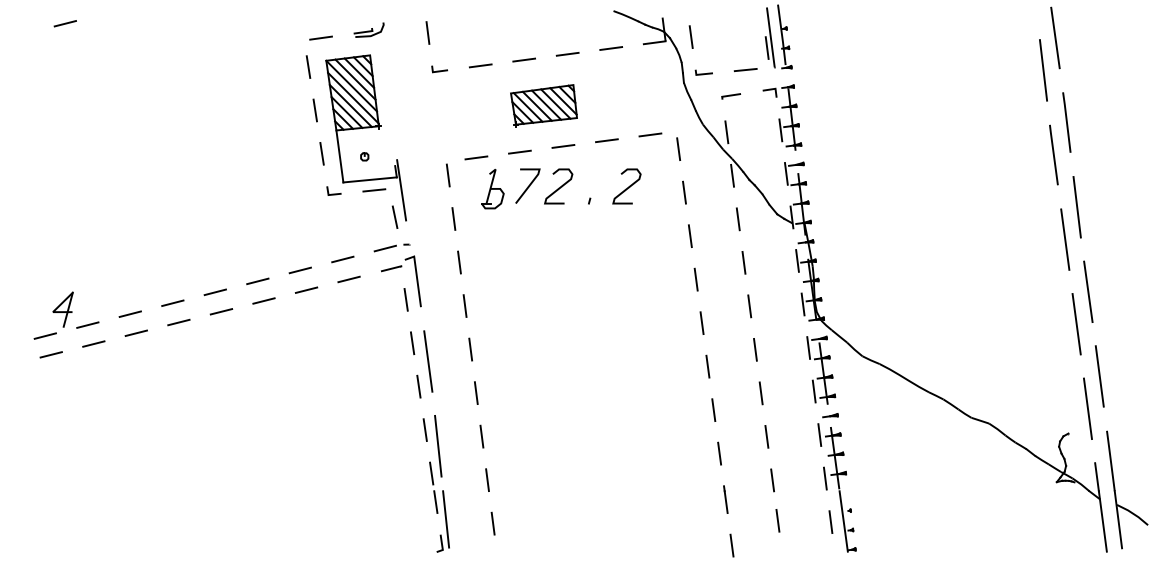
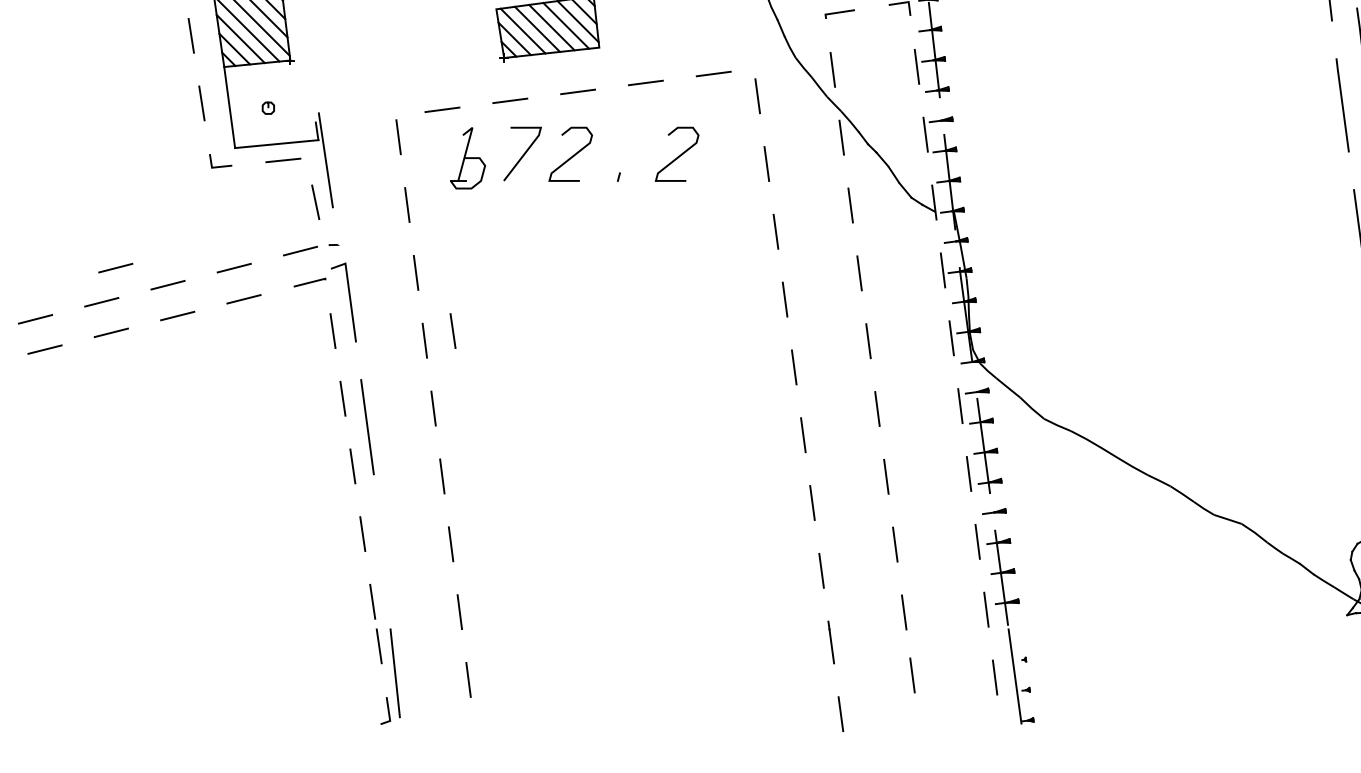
line: (266, 259) -> (115, 268), added
line: (482, 299) -> (451, 330), added
line: (438, 445) -> (383, 558), removed

